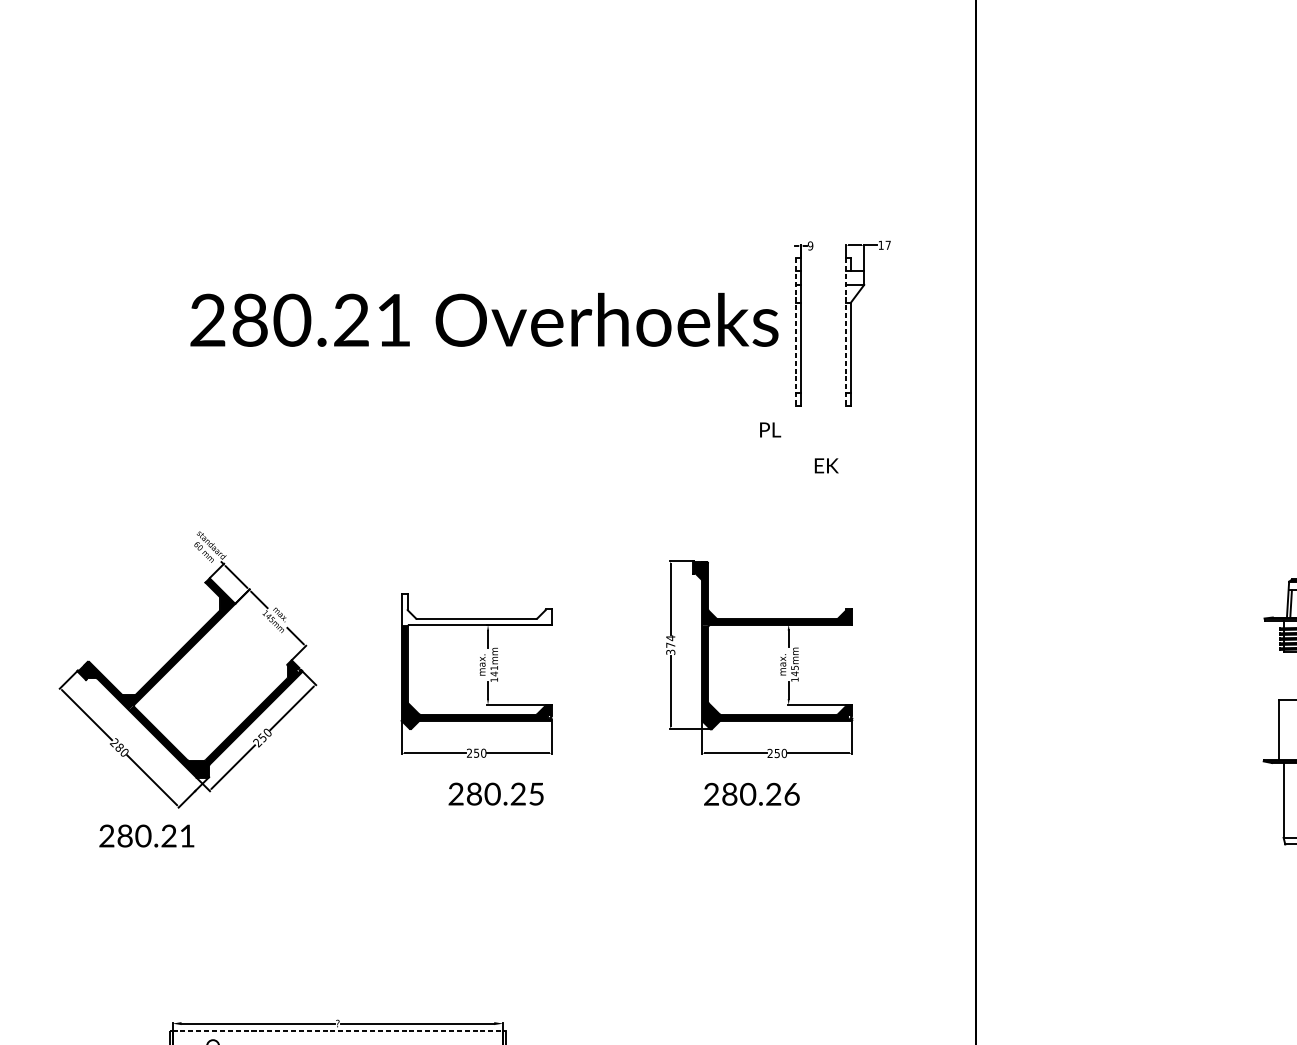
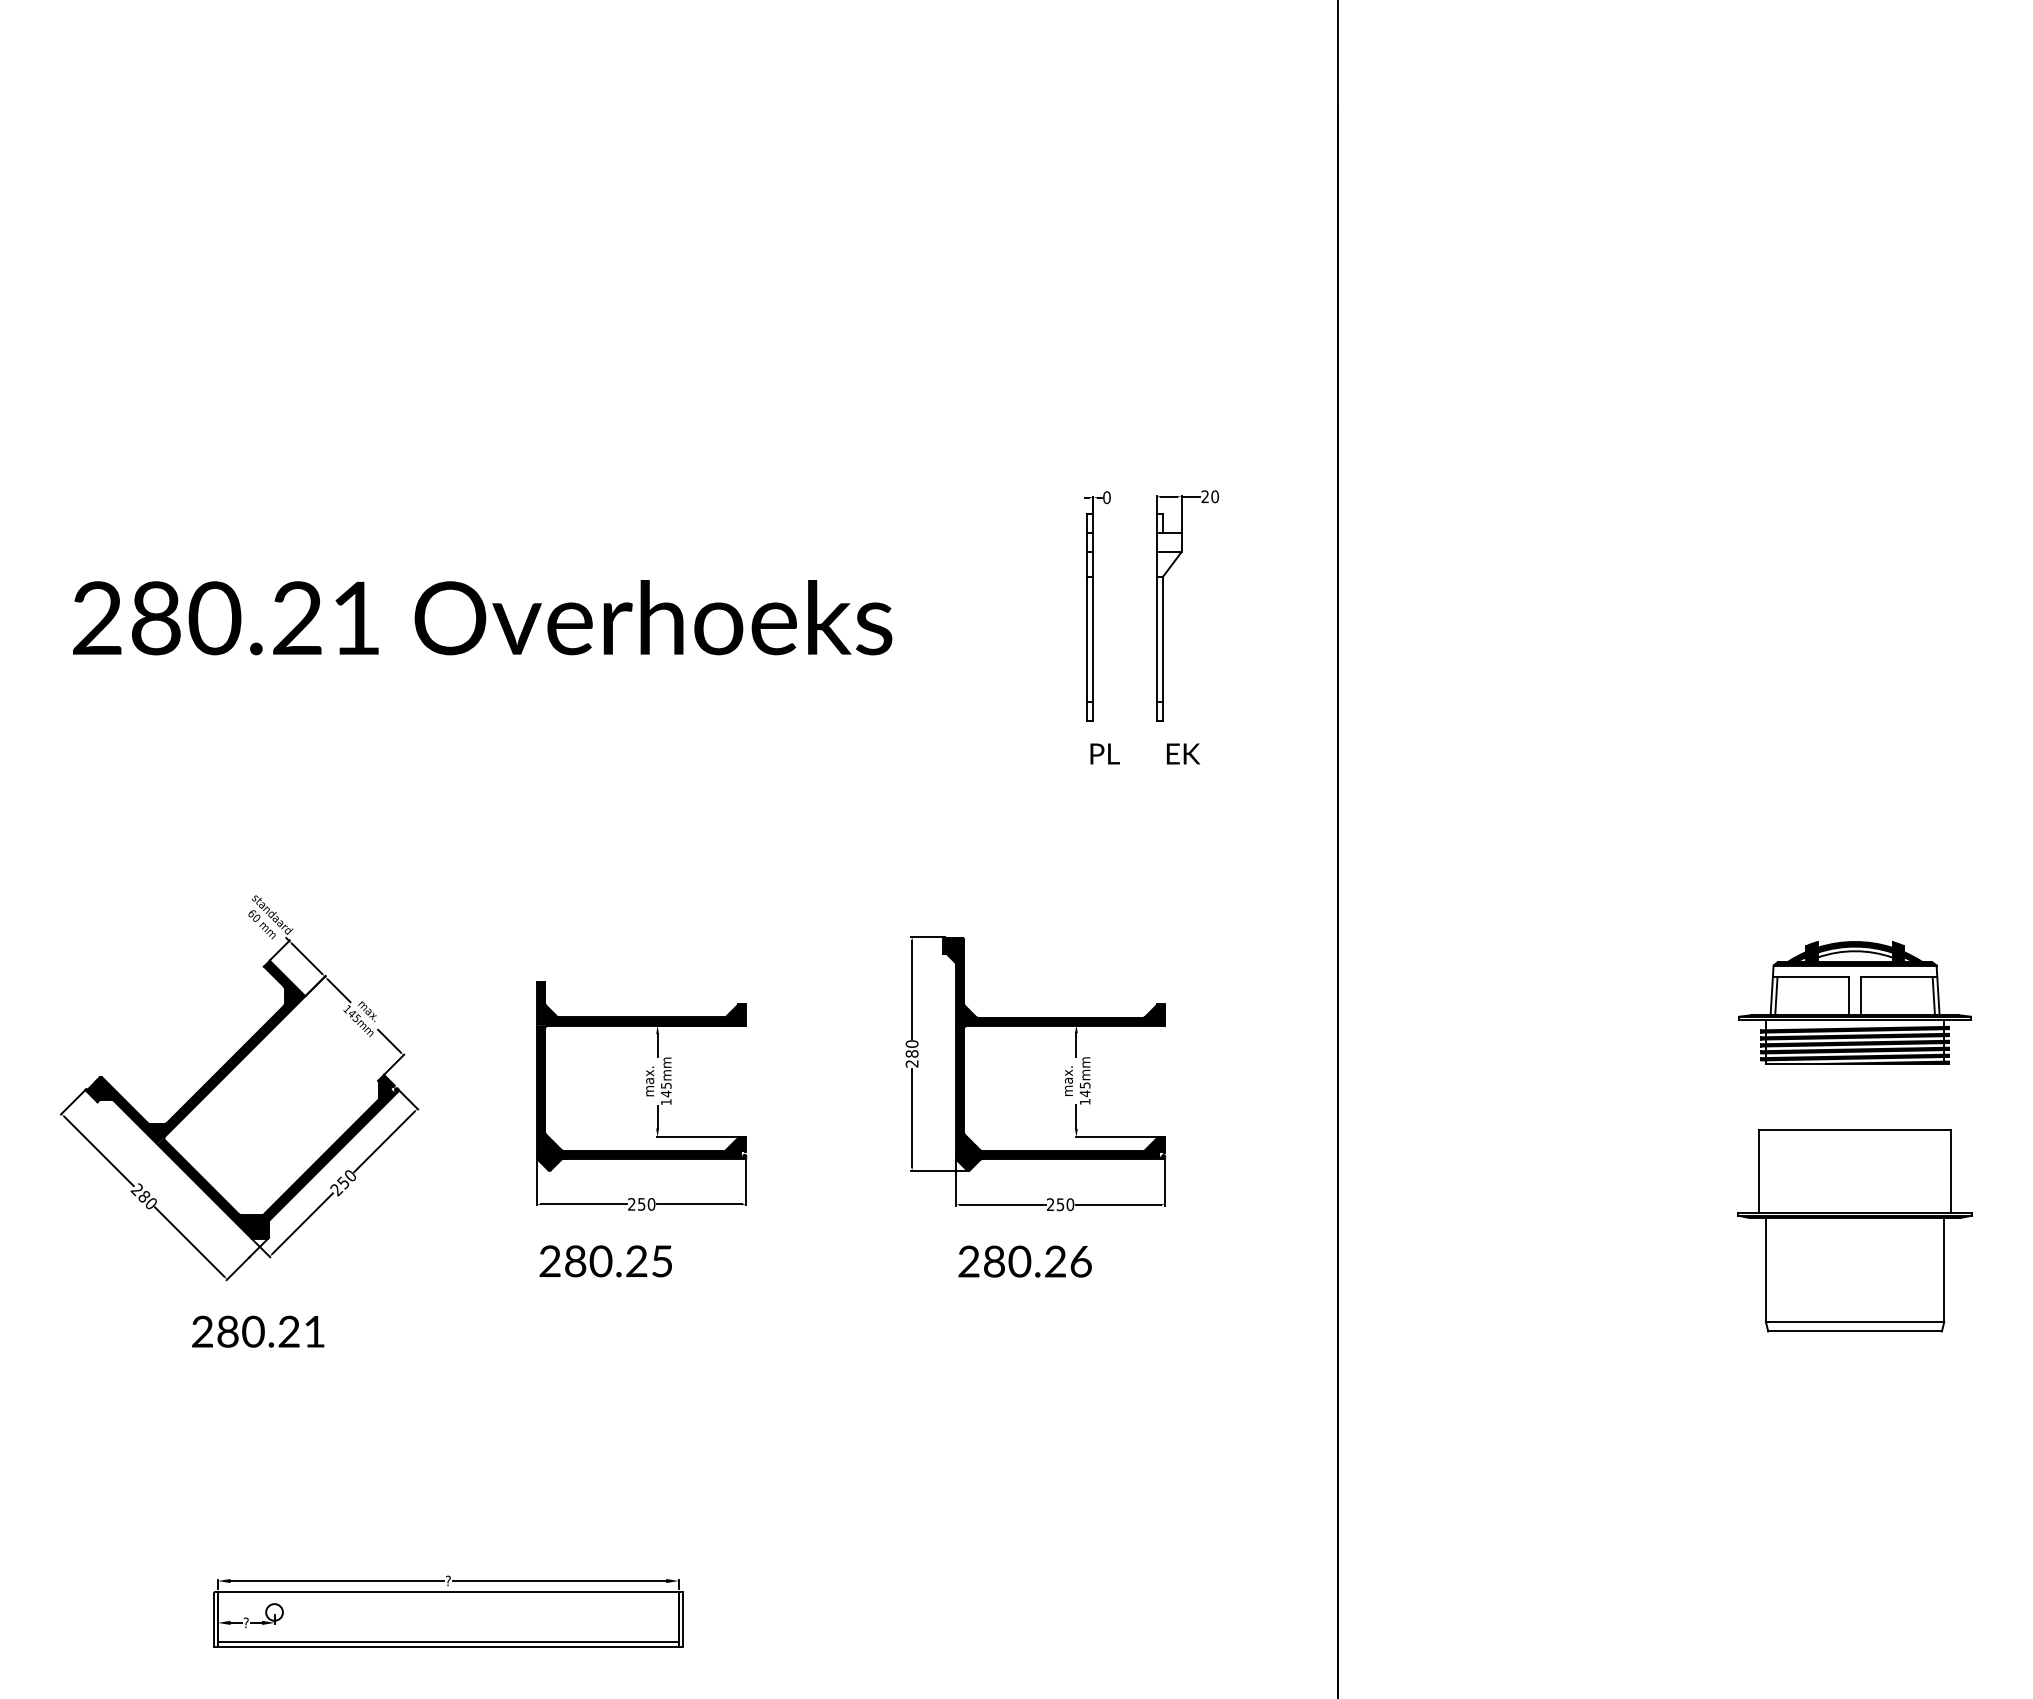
text: (810, 245) -> (1106, 497), 9 -> 0
text: (884, 245) -> (1209, 496), 17 -> 20
text: (484, 319) -> (482, 617), moved
line: (796, 332) -> (1087, 618), dashed -> solid
line: (846, 332) -> (1156, 618), dashed -> solid
text: (770, 429) -> (1104, 753), moved
text: (826, 465) -> (1183, 753), moved
fill: (476, 609) -> (641, 1003), added
text: (670, 644) -> (911, 1053), 374 -> 280
text: (494, 667) -> (666, 1085), 141mm -> 145mm
text: (495, 794) -> (605, 1261), moved
text: (147, 835) -> (258, 1331), moved
line: (337, 1031) -> (448, 1591), dashed -> solid

